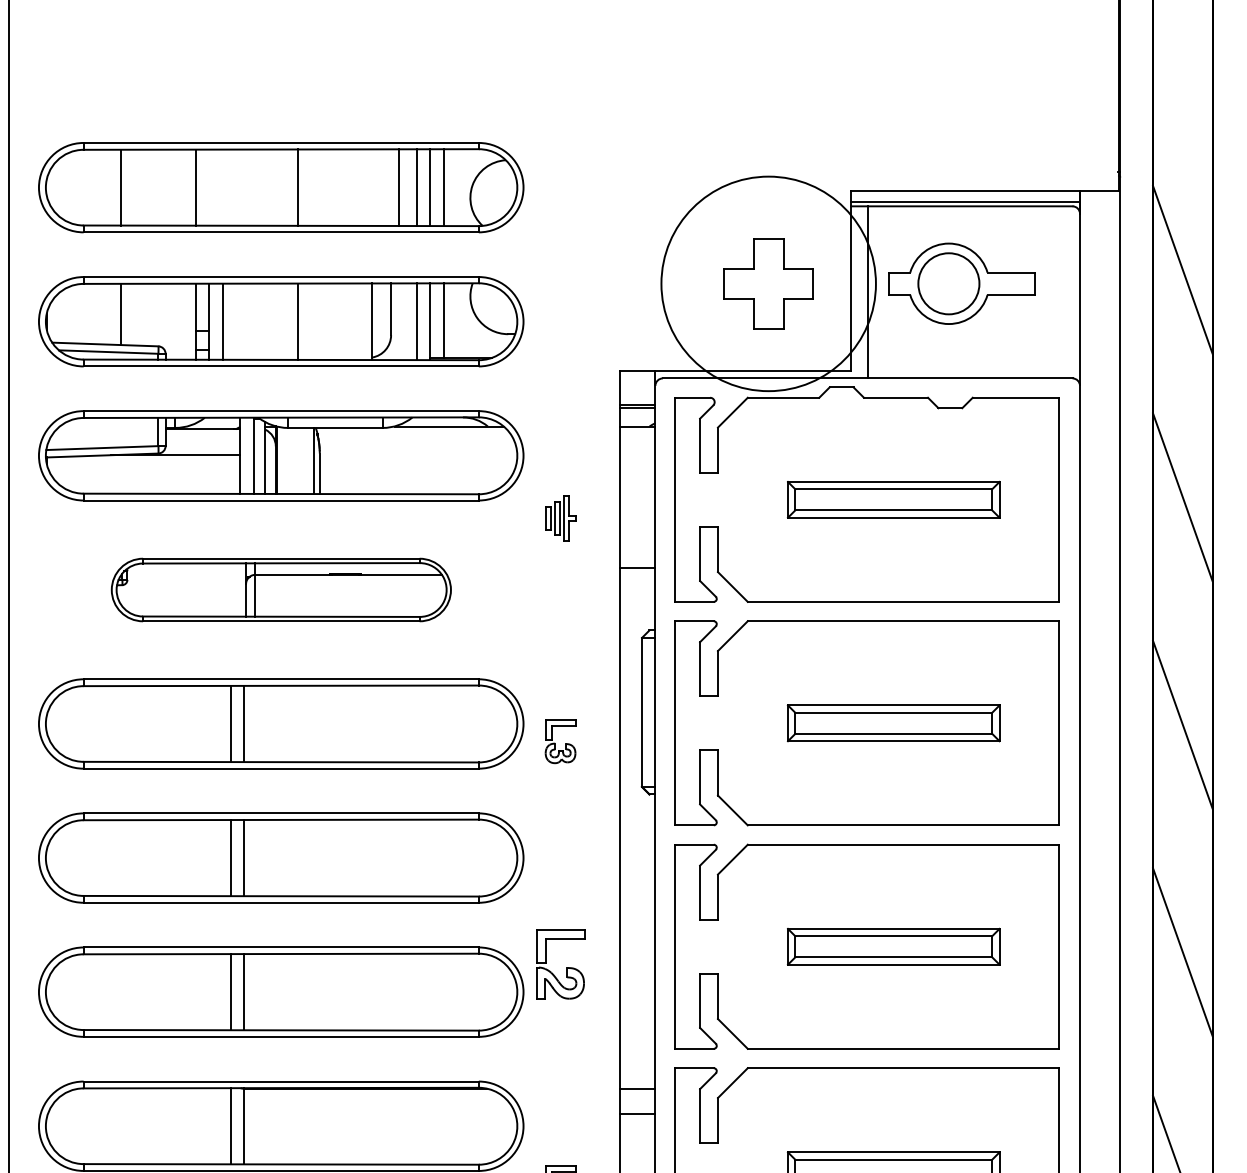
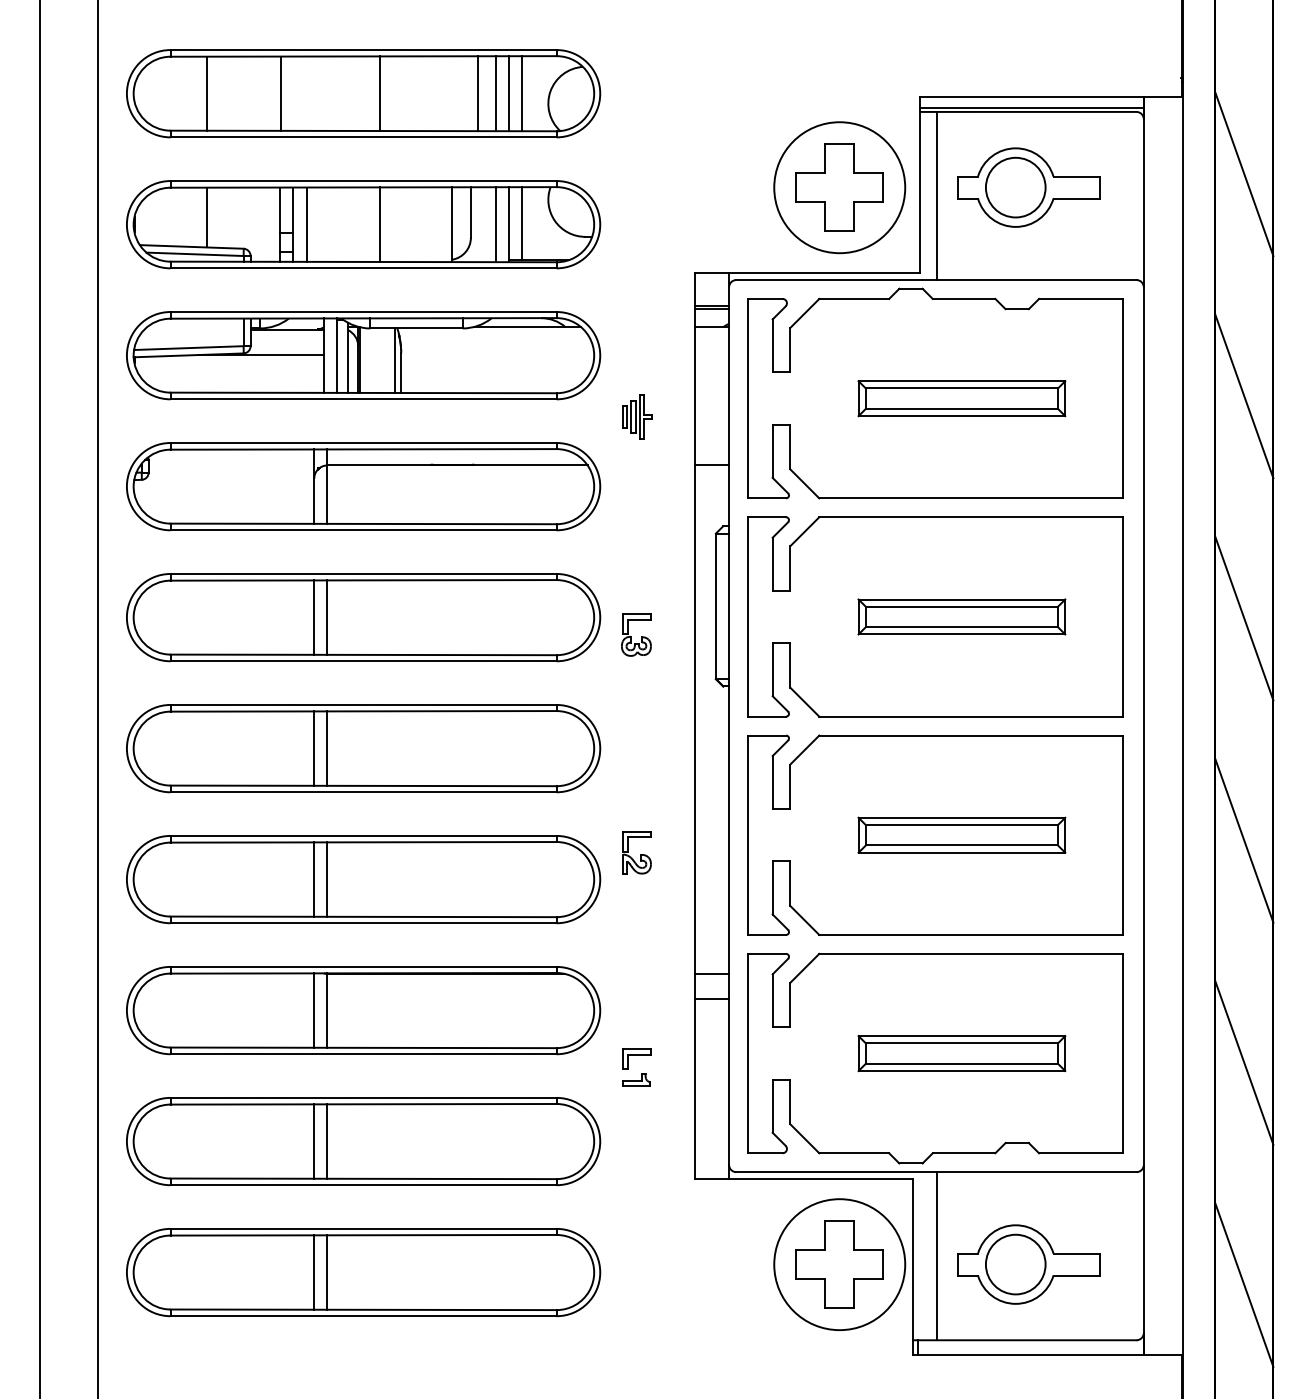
circle: (768, 283) -> (839, 187), size x0.62
part: (281, 589) -> (363, 486), size x1.43
part: (560, 964) -> (636, 852), size x0.62

